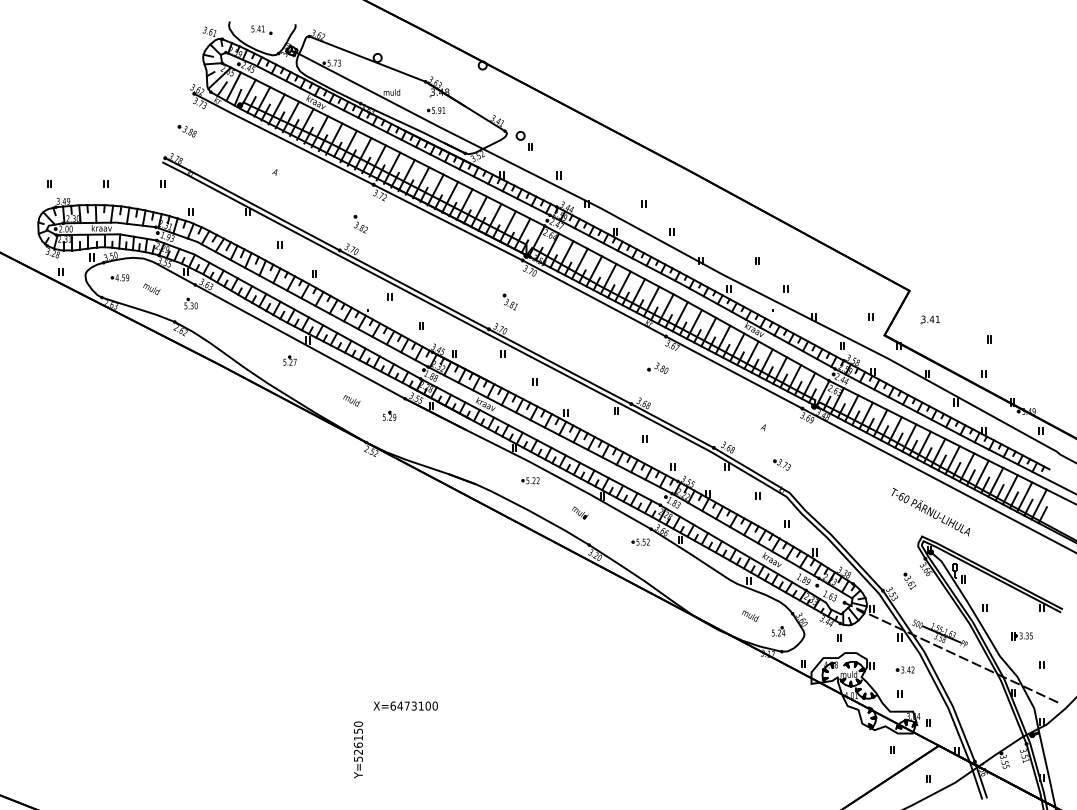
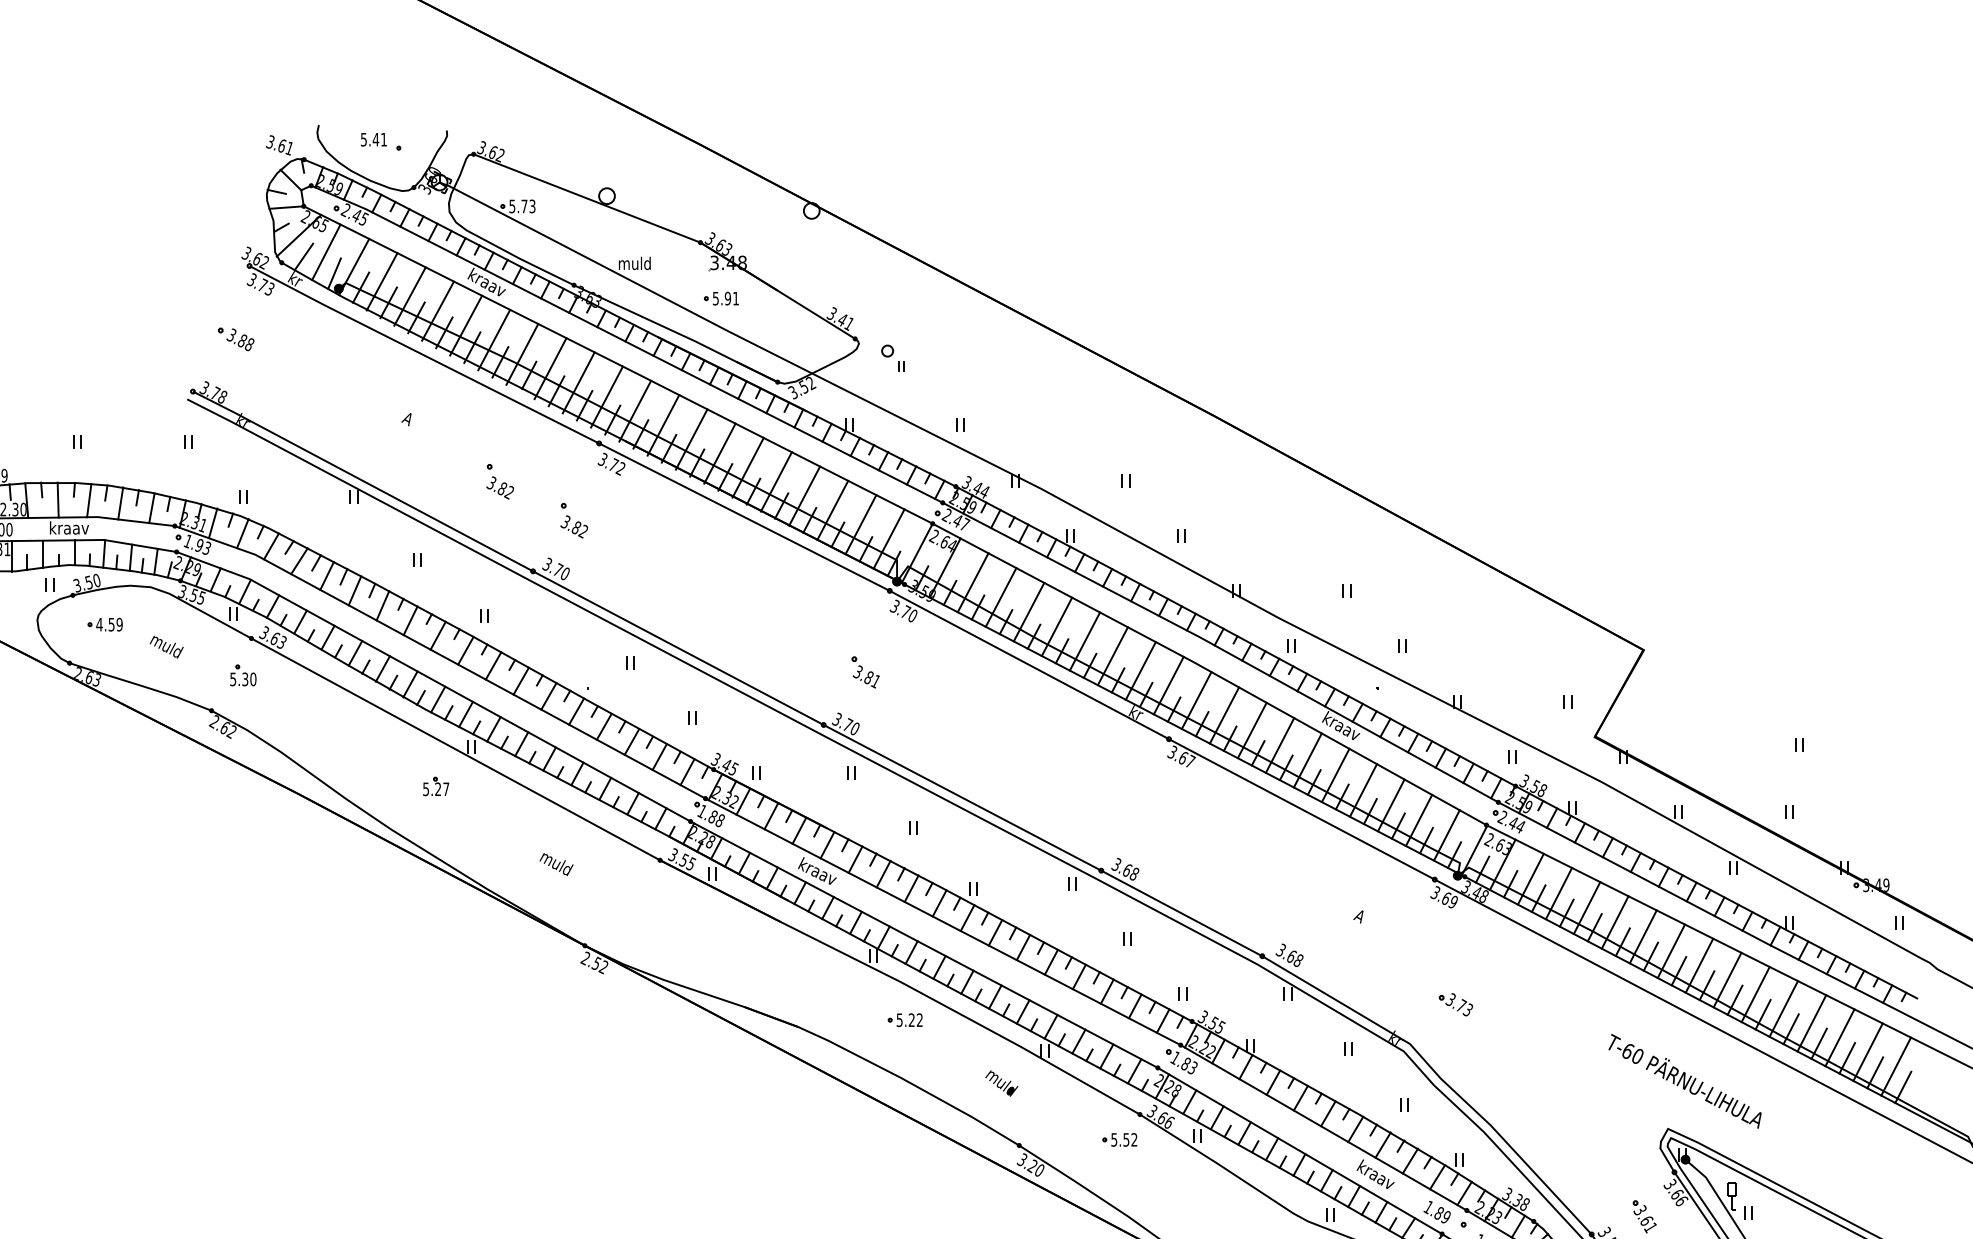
part: (523, 140) -> (891, 357), size x0.7
part: (322, 203) -> (499, 479), added
part: (929, 319) -> (1682, 705), removed
part: (657, 367) -> (1152, 799), removed
part: (389, 415) -> (630, 893), removed
part: (781, 464) -> (1454, 1004), moved

